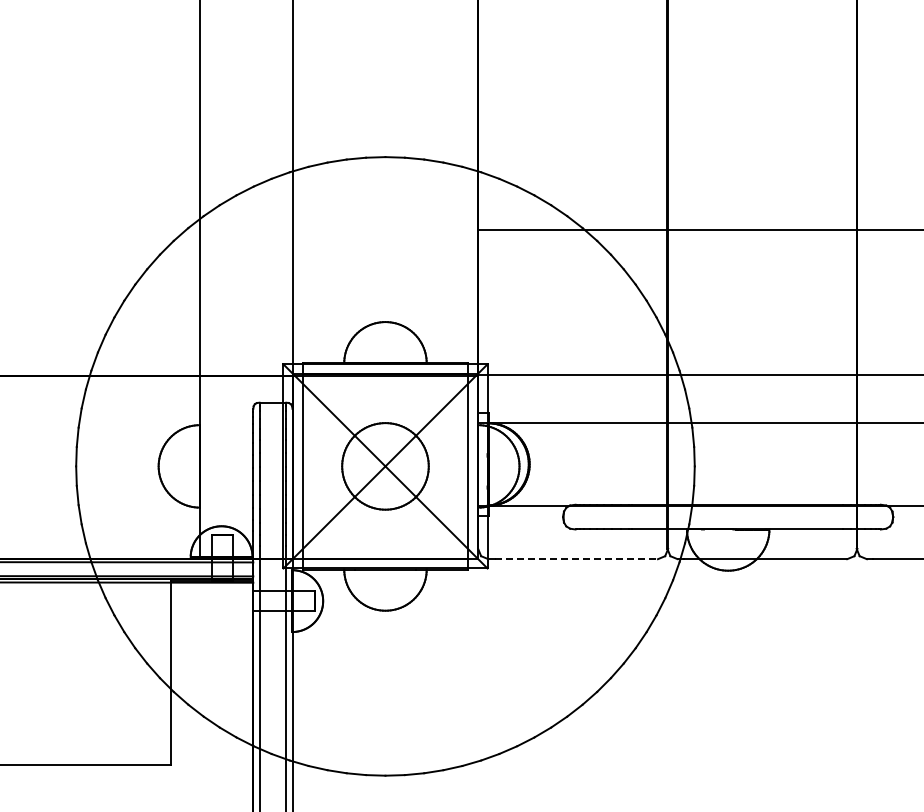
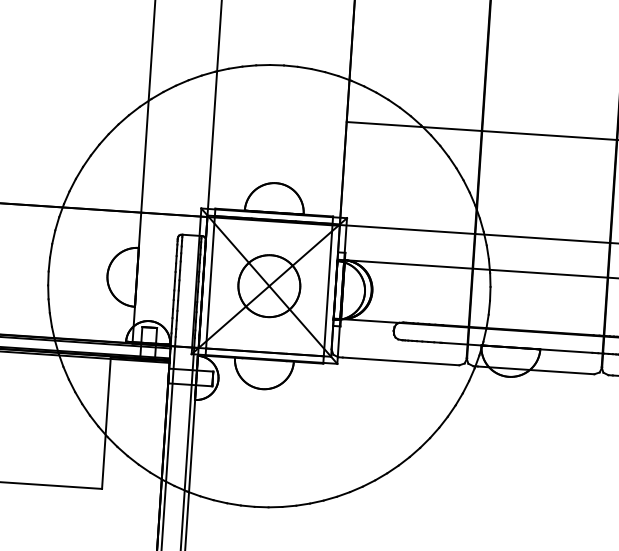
line: (576, 559) -> (401, 361), dashed -> solid

